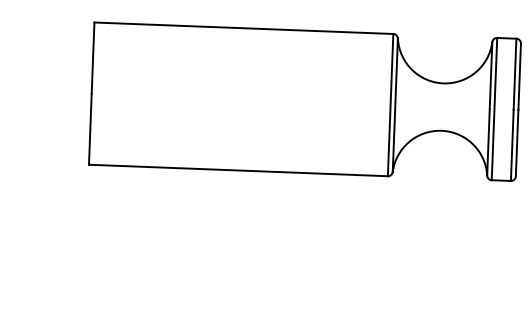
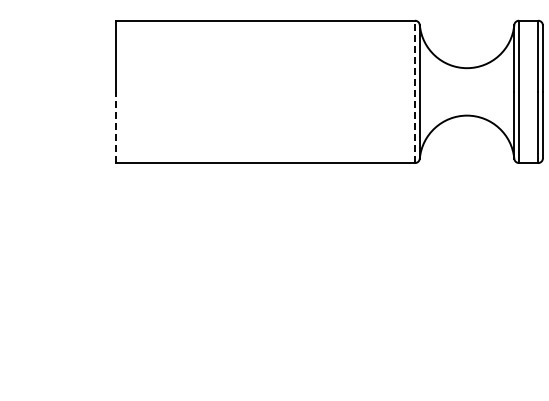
line: (391, 104) -> (415, 91), solid -> dashed
line: (89, 129) -> (115, 127), solid -> dashed

